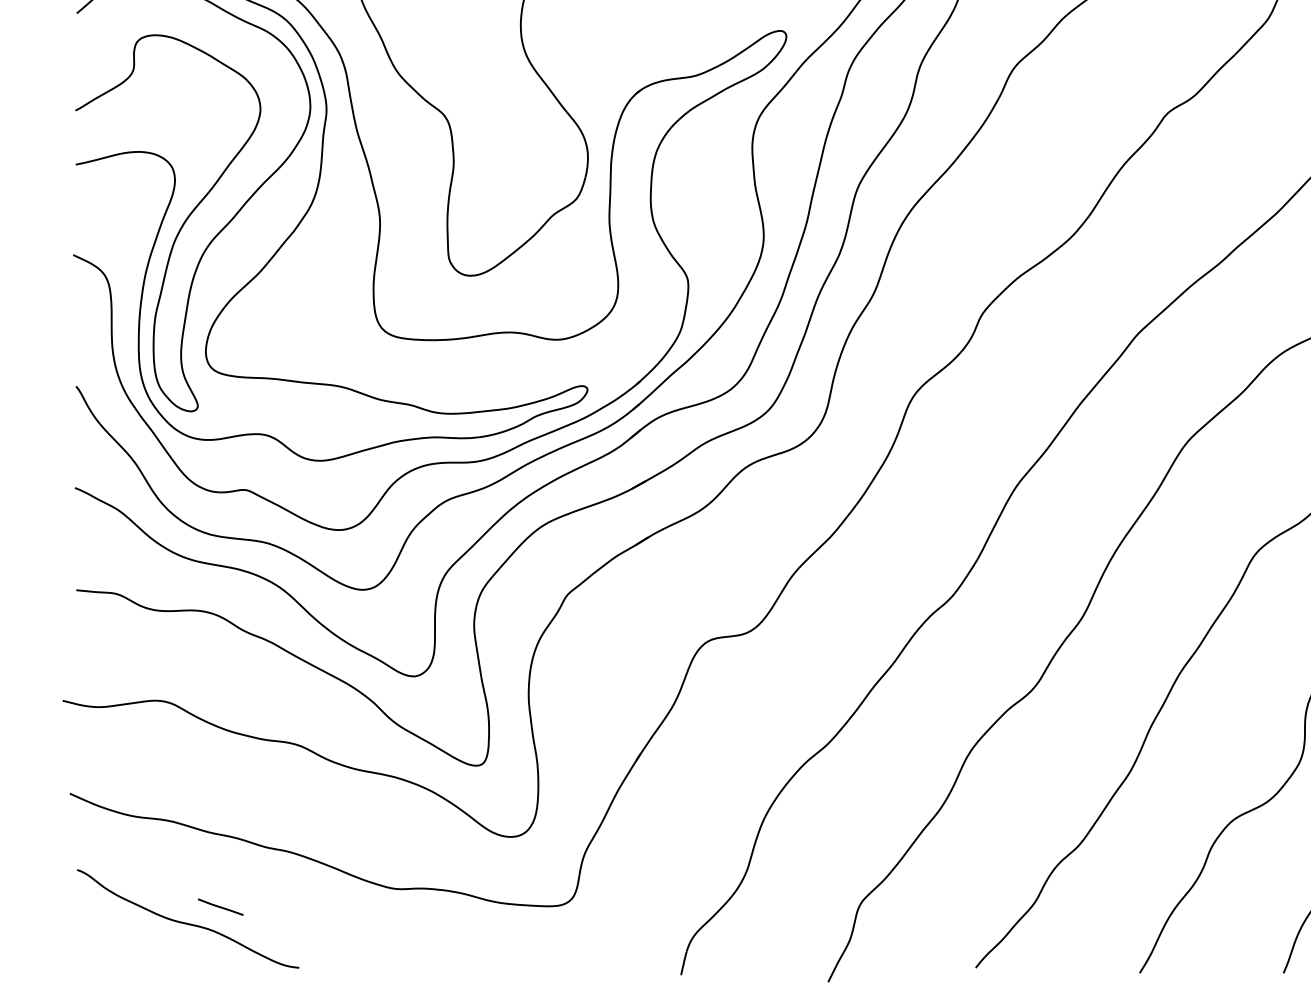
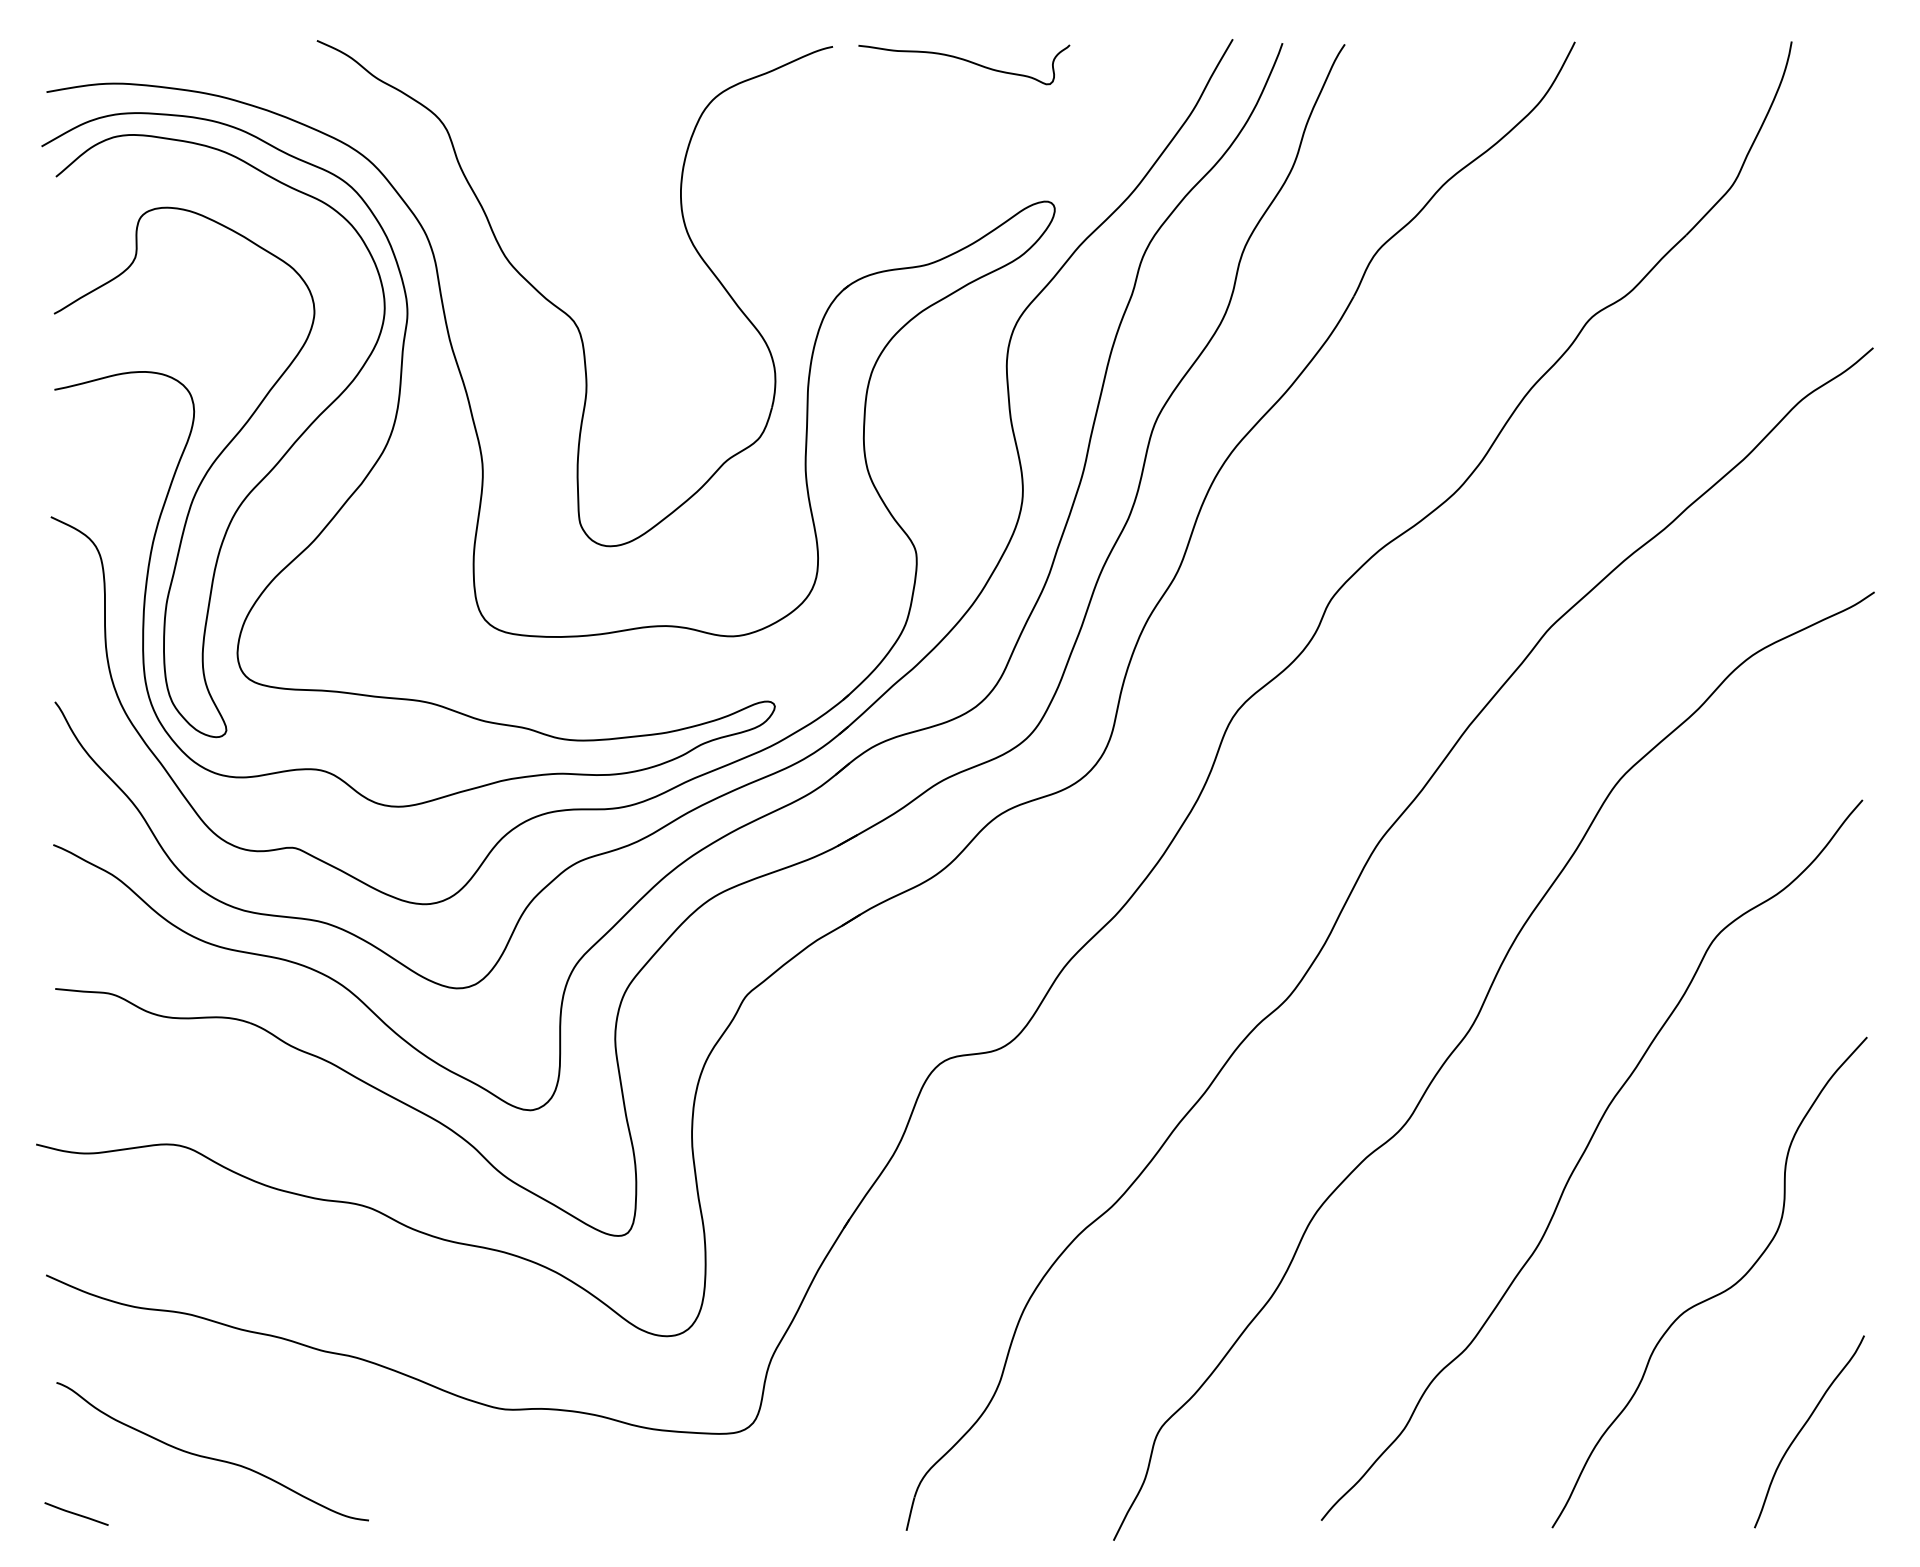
line: (220, 906) -> (76, 1513), moved

